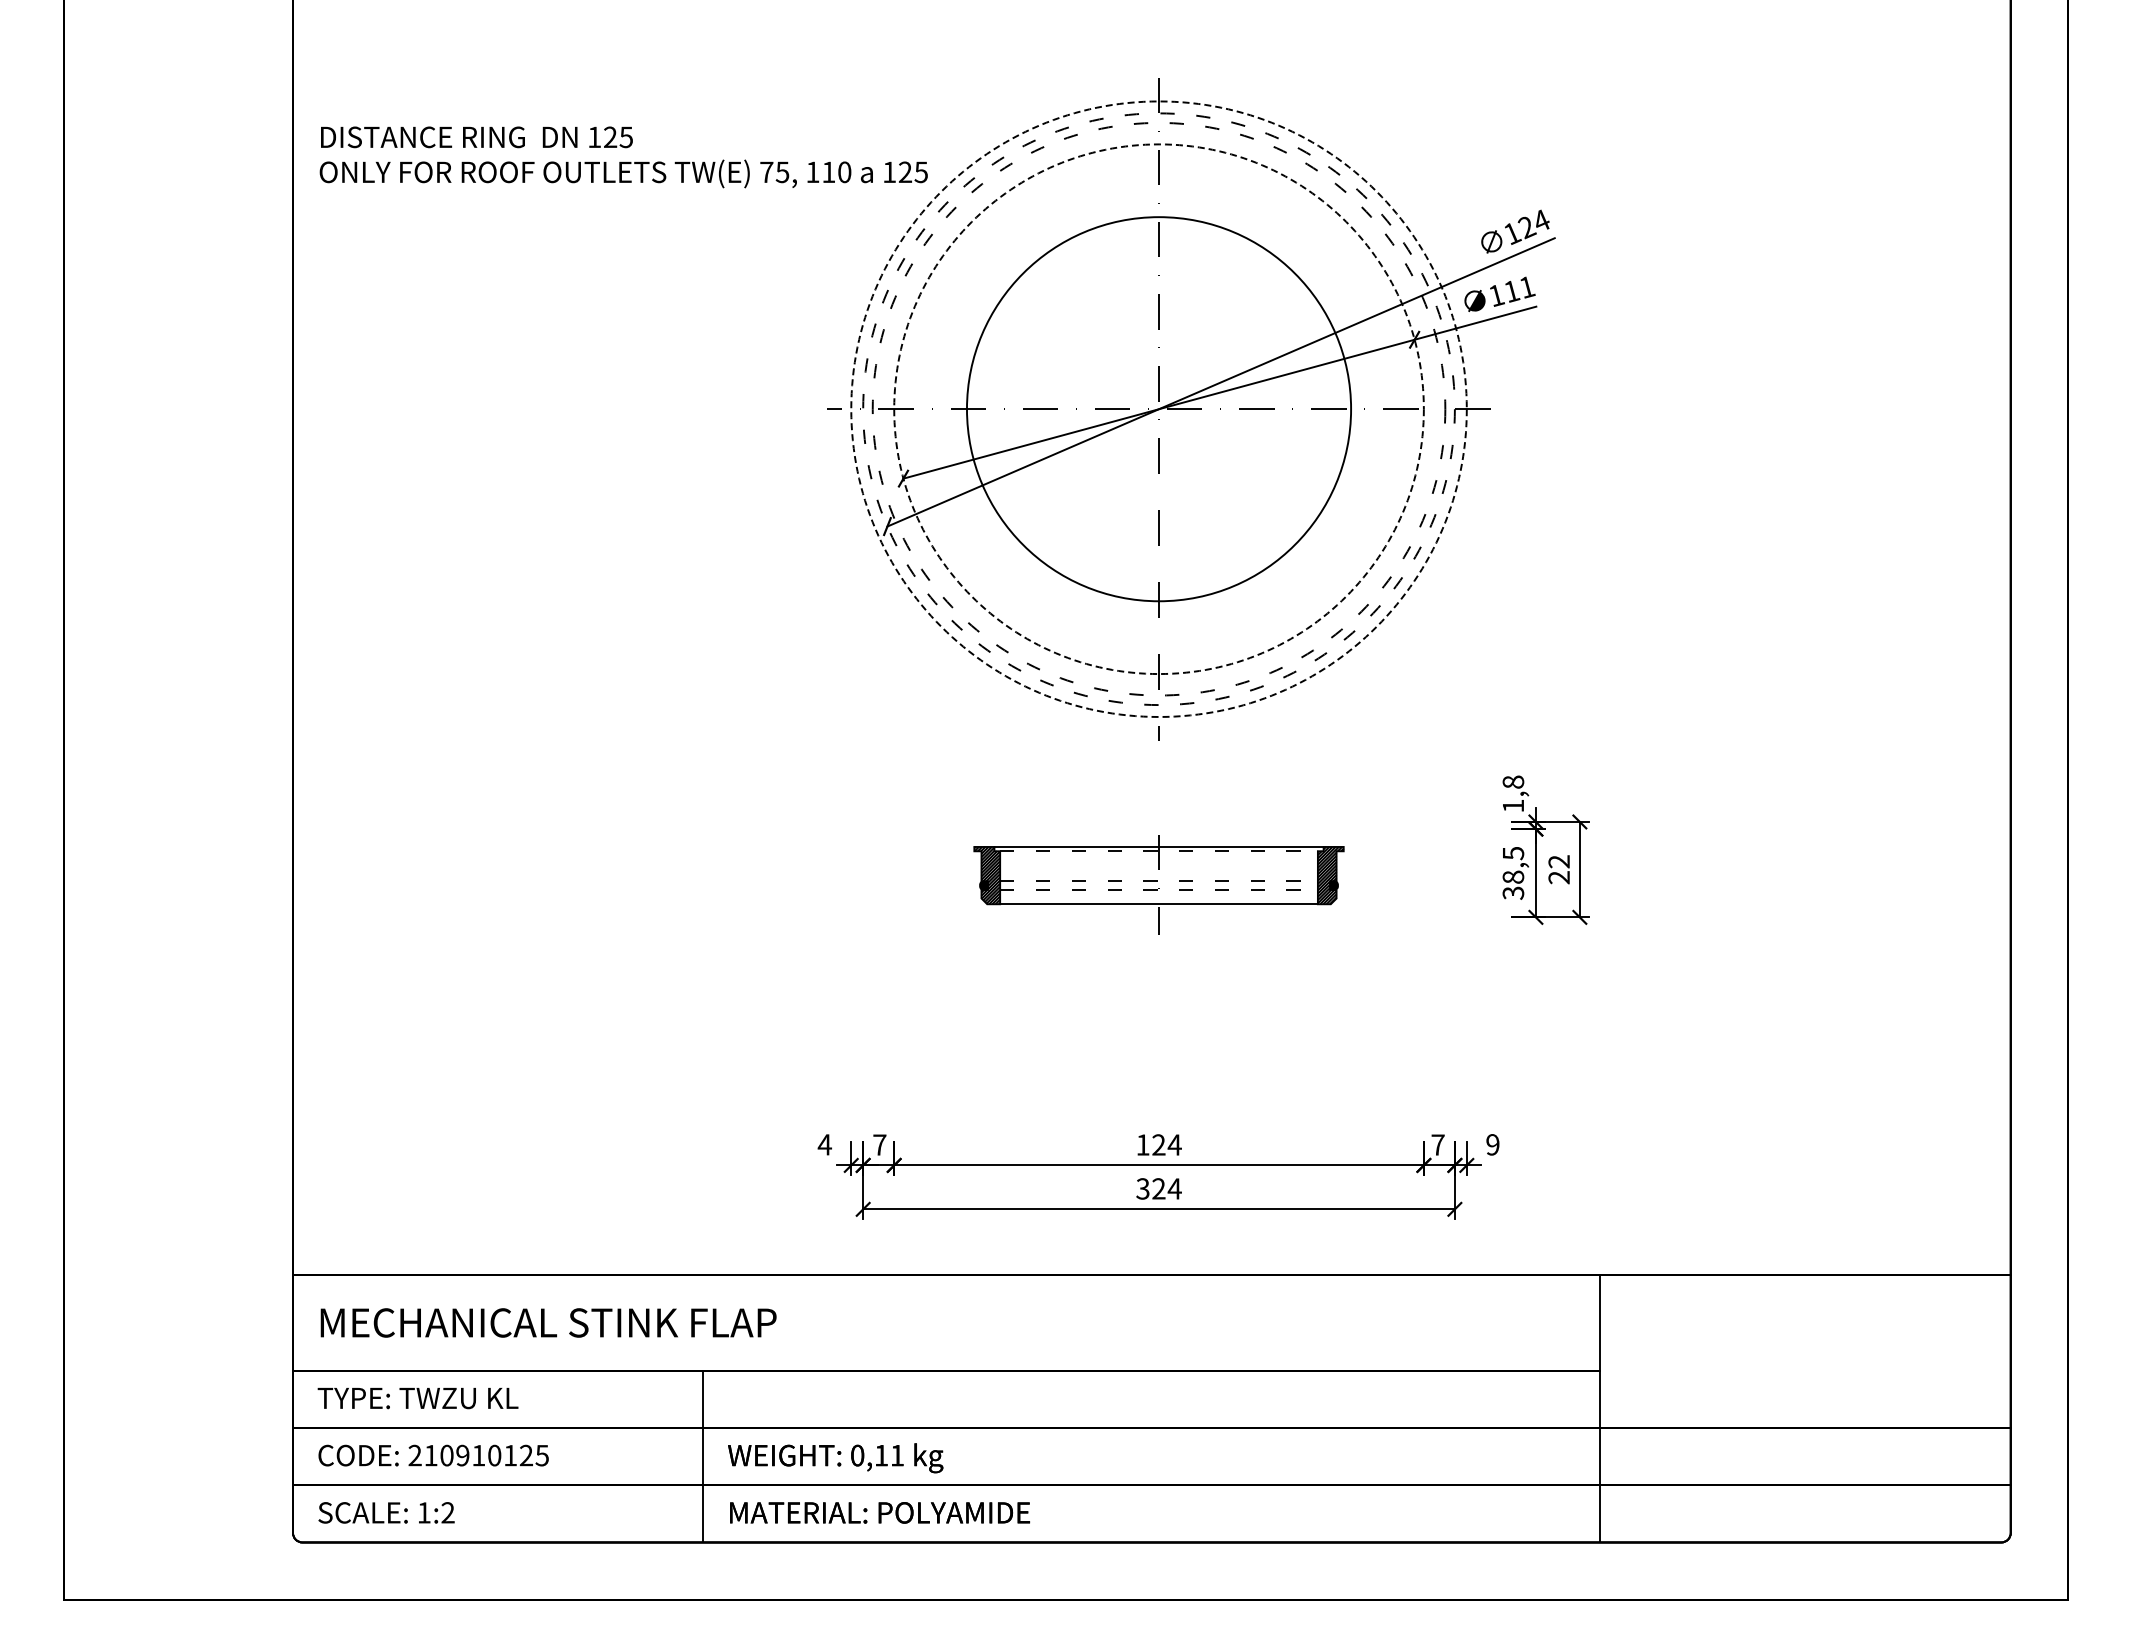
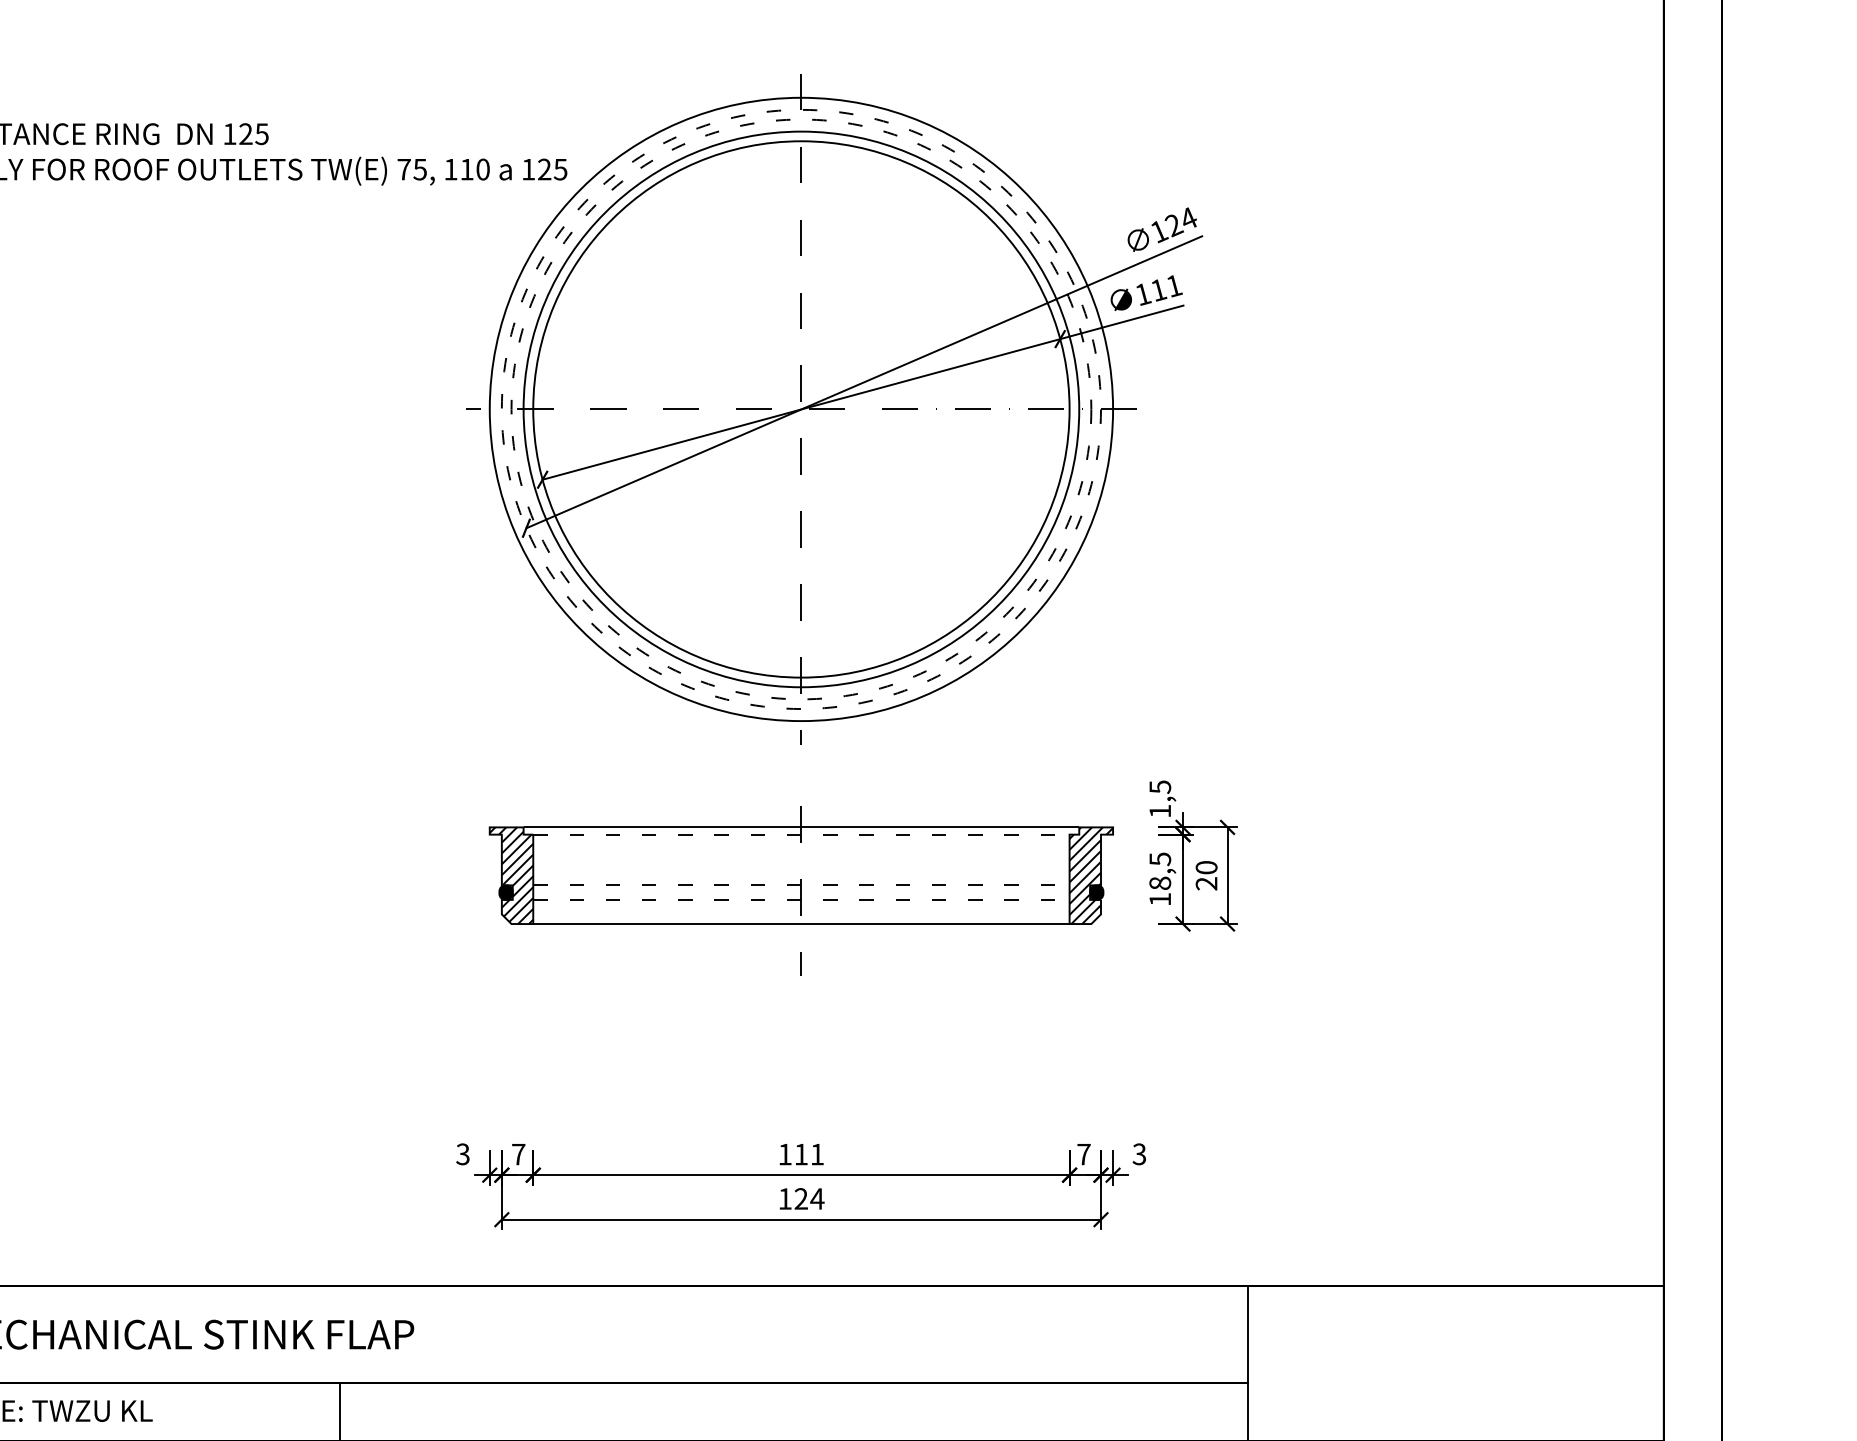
circle: (1158, 408) -> (800, 408), dashed -> solid
circle: (1158, 408) -> (800, 408), size x1.43
circle: (1158, 409) -> (800, 409), dashed -> solid
text: (1513, 782) -> (1160, 787), 1,8 -> 1,5
text: (1559, 861) -> (1206, 867), 22 -> 20
part: (1158, 884) -> (800, 890), size x1.67
text: (1513, 892) -> (1160, 898), 38,5 -> 18,5
text: (824, 1144) -> (462, 1153), 4 -> 3
text: (1166, 1144) -> (808, 1153), 124 -> 111
text: (1492, 1144) -> (1139, 1153), 9 -> 3
text: (1142, 1188) -> (784, 1198), 324 -> 124

